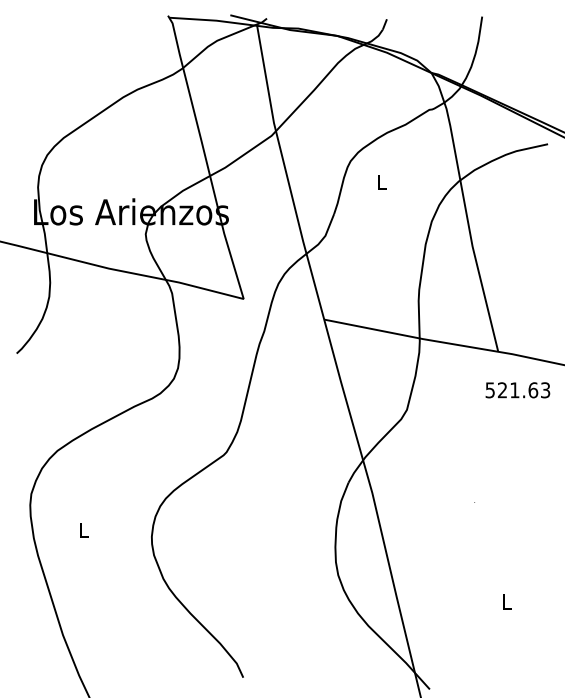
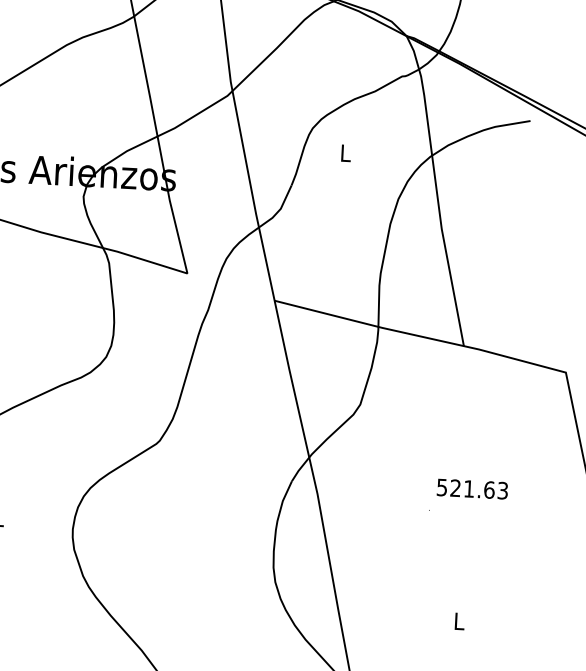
text: (517, 390) -> (472, 489), moved

